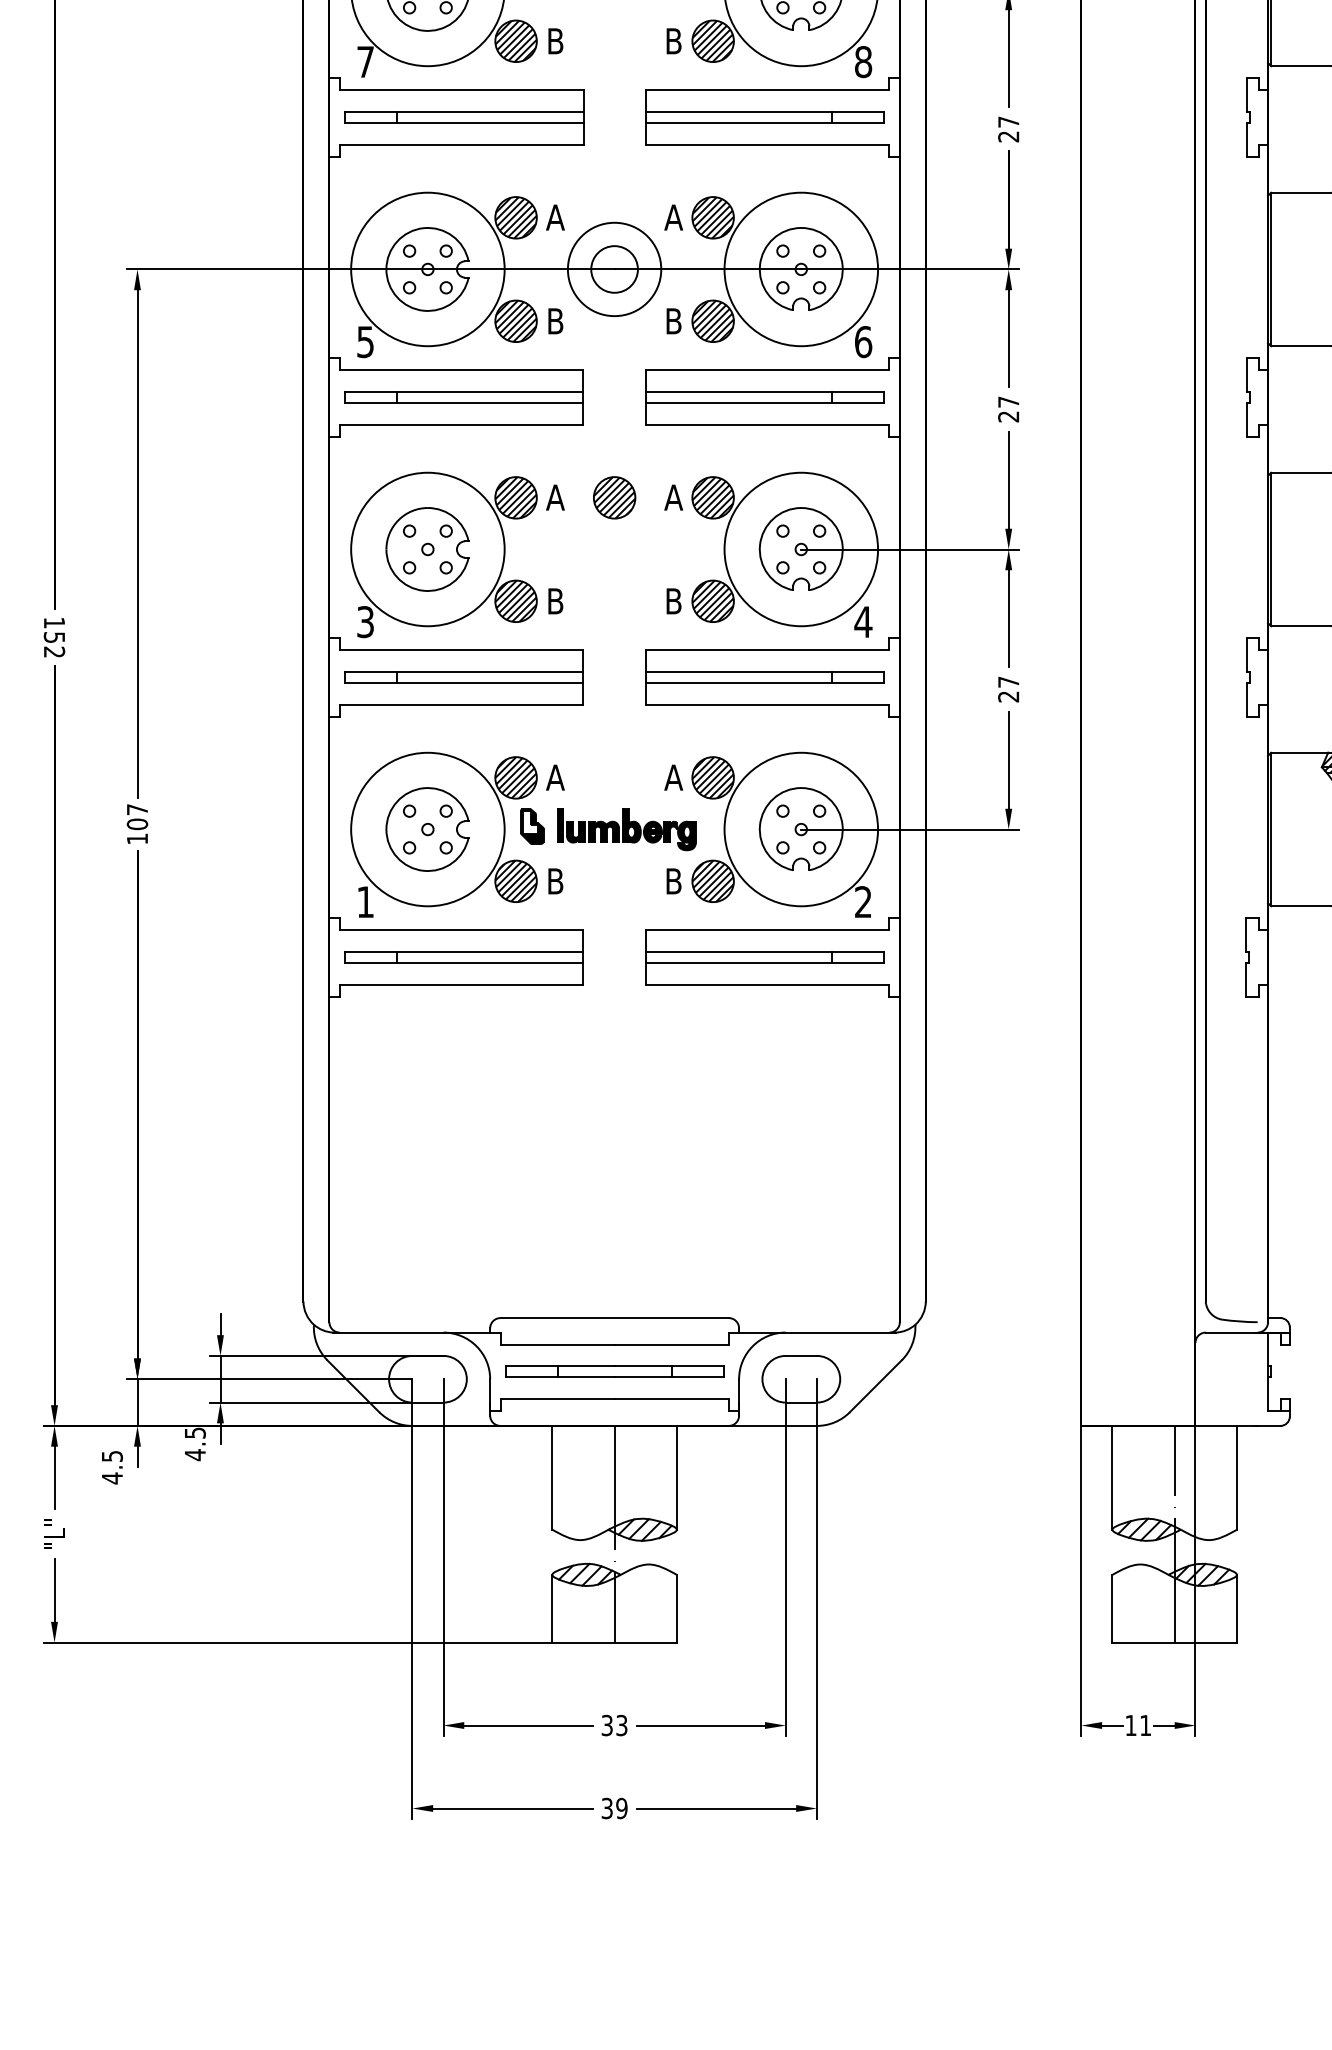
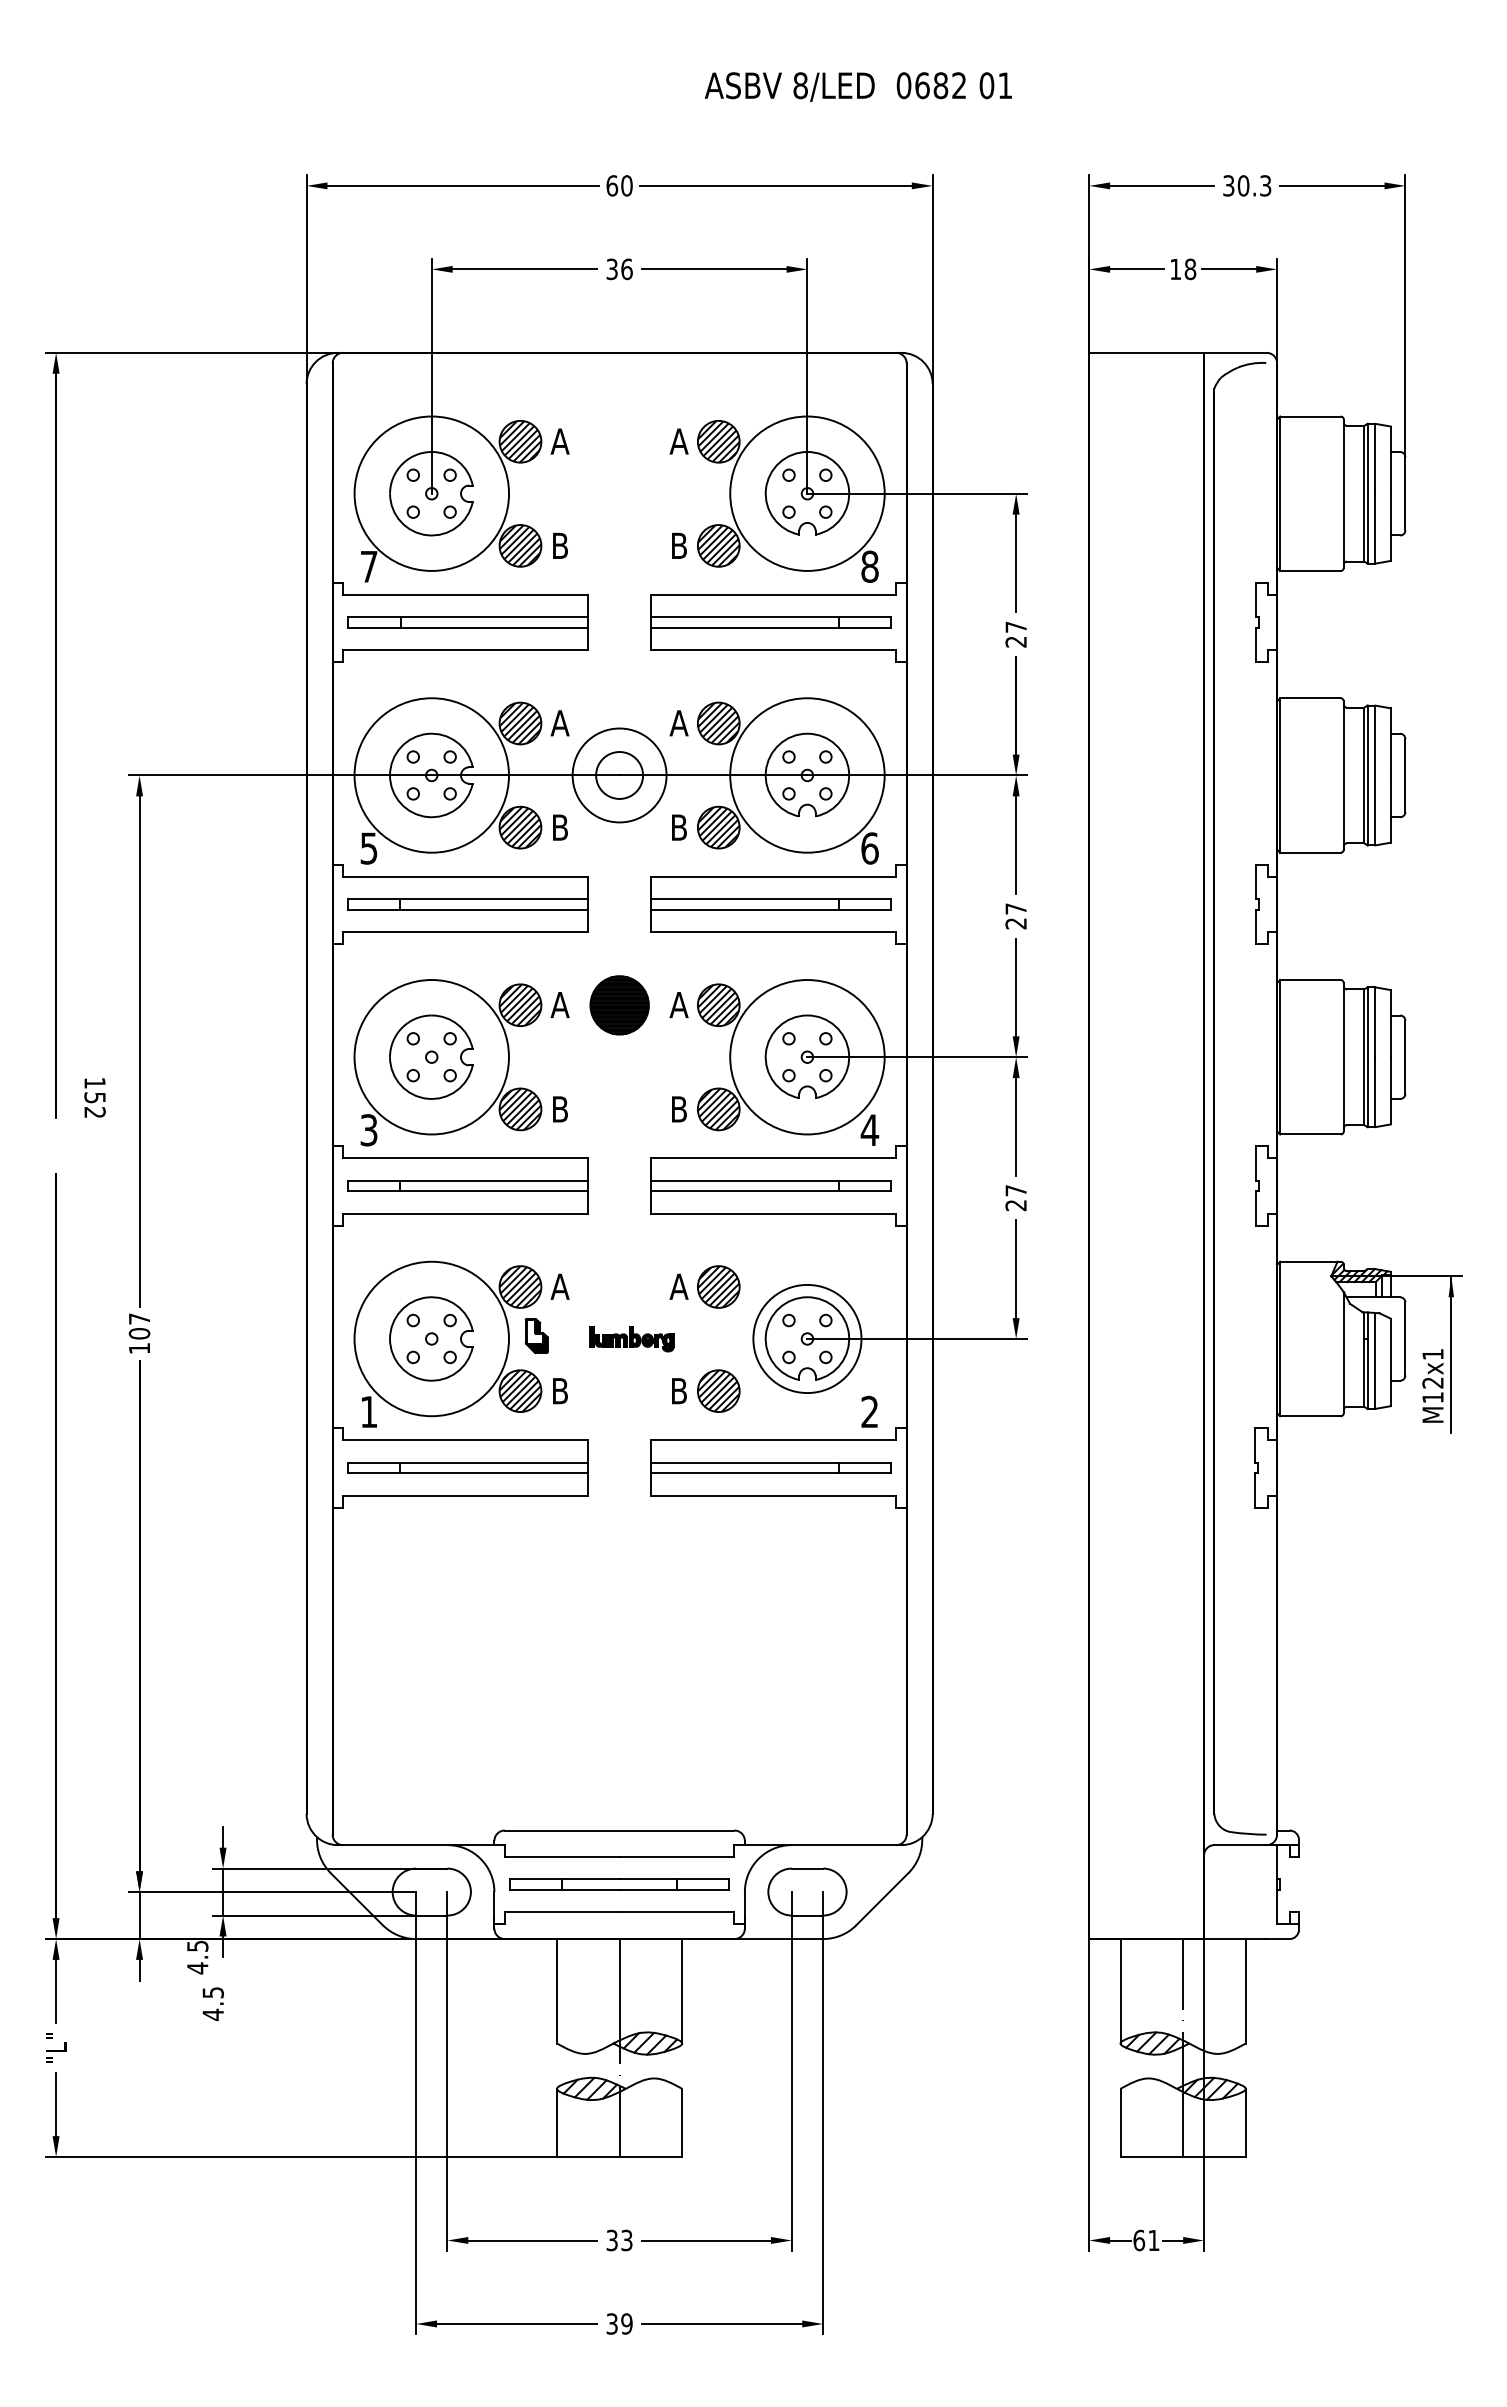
part: (614, 497) -> (619, 1004), size x1.4
text: (53, 637) -> (94, 1097), moved
part: (626, 829) -> (631, 1338), size x0.6
circle: (801, 829) -> (807, 1338), size x0.7
text: (111, 1467) -> (212, 2003), moved
text: (1131, 1725) -> (1139, 2240), 11 -> 61

